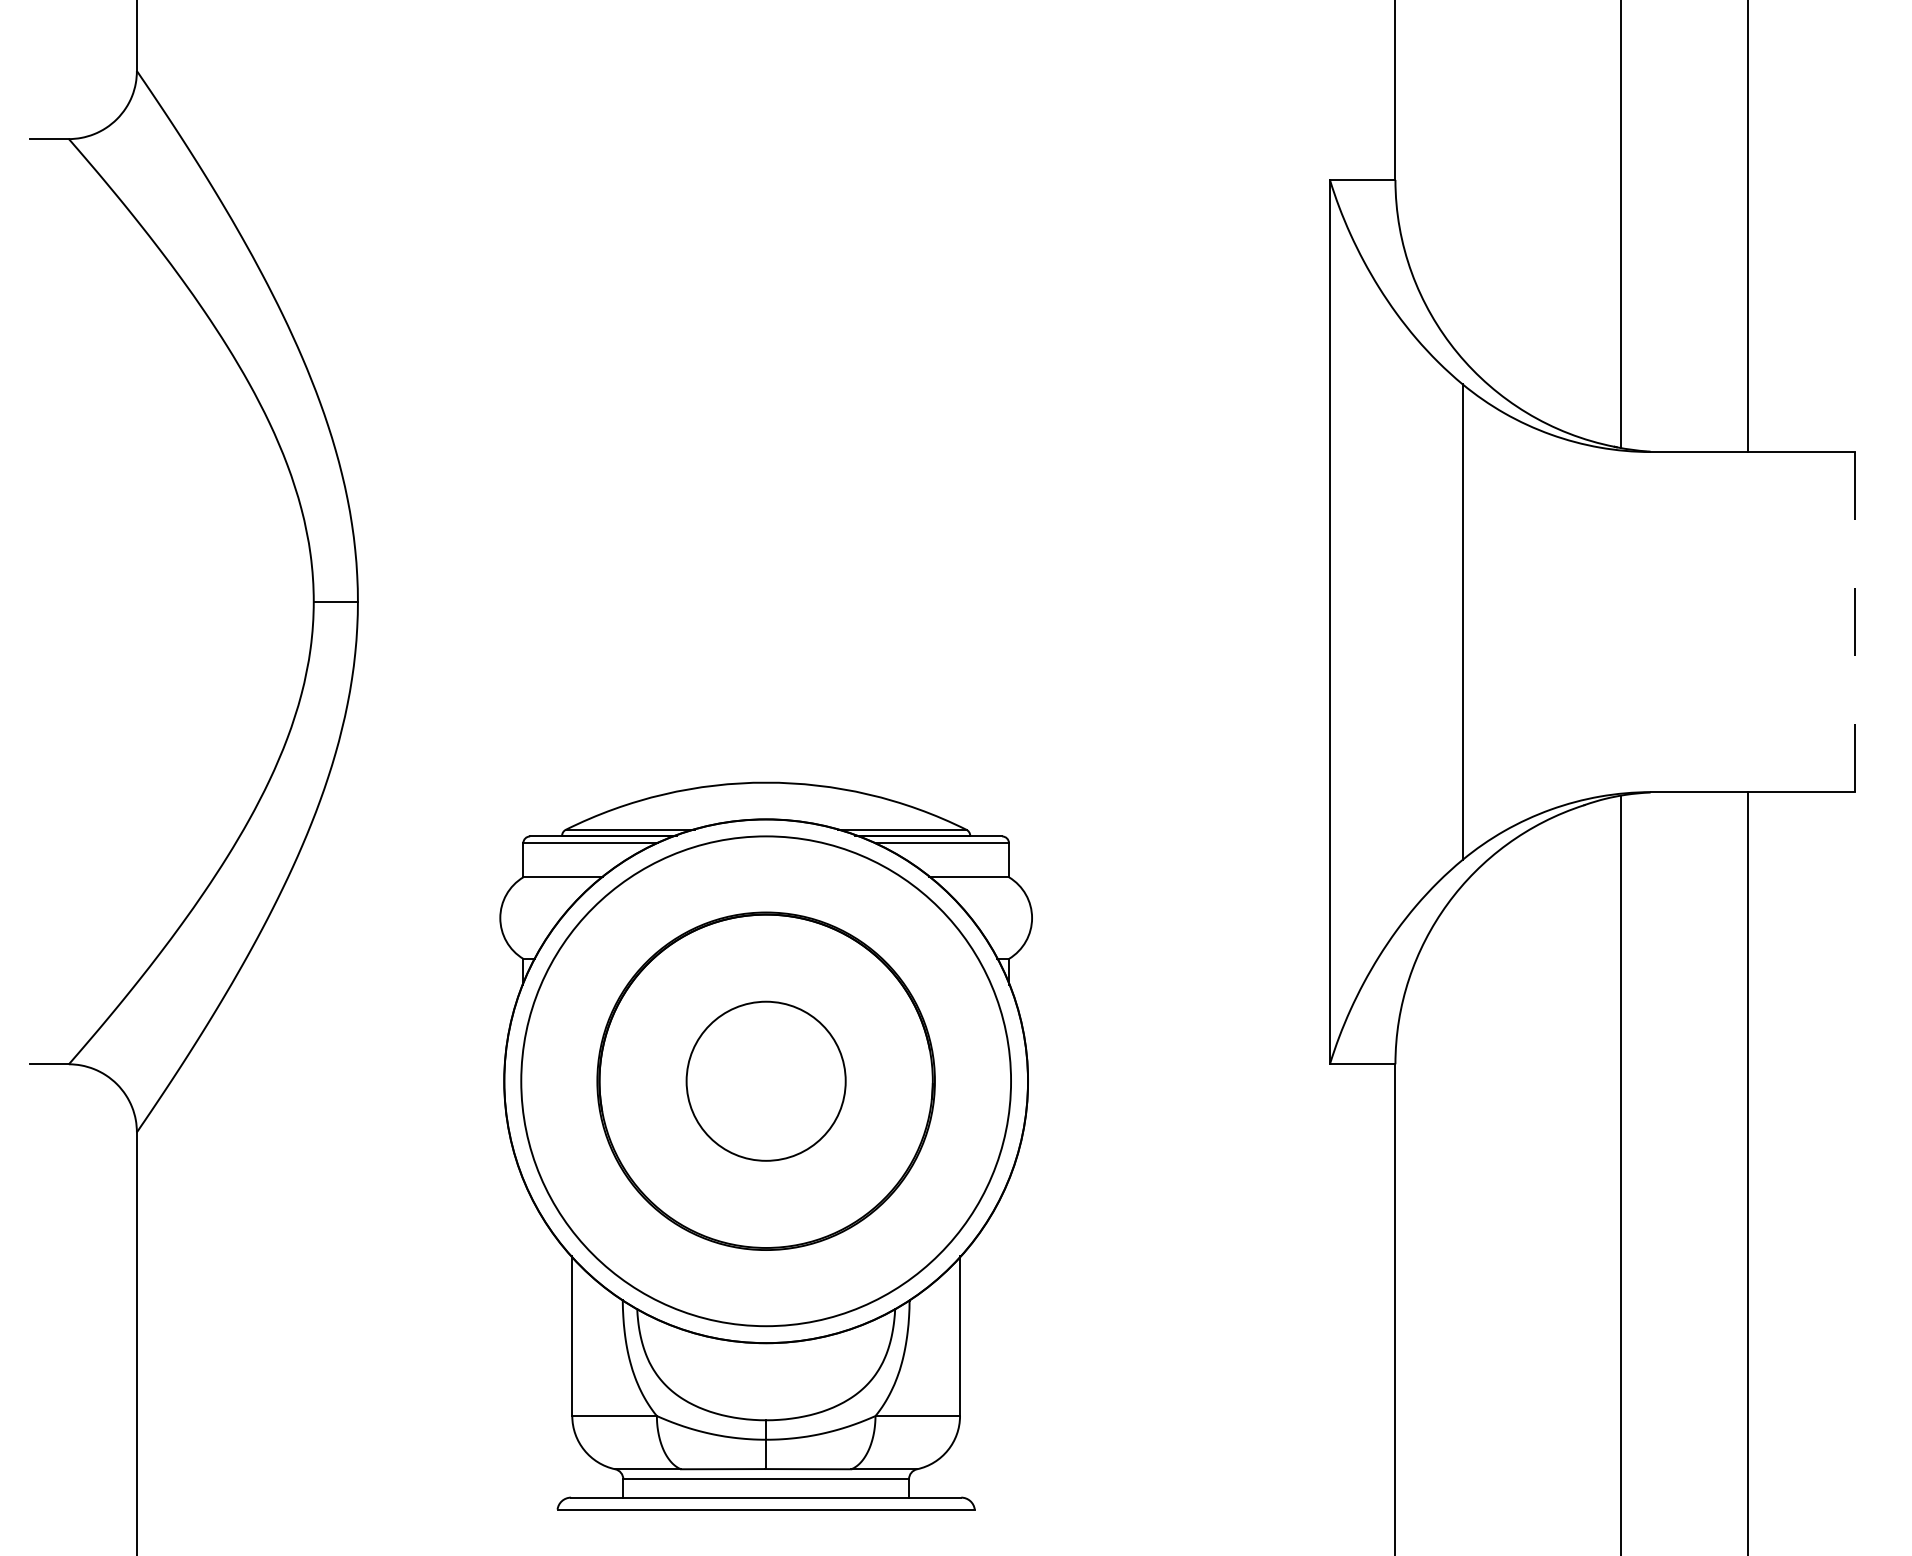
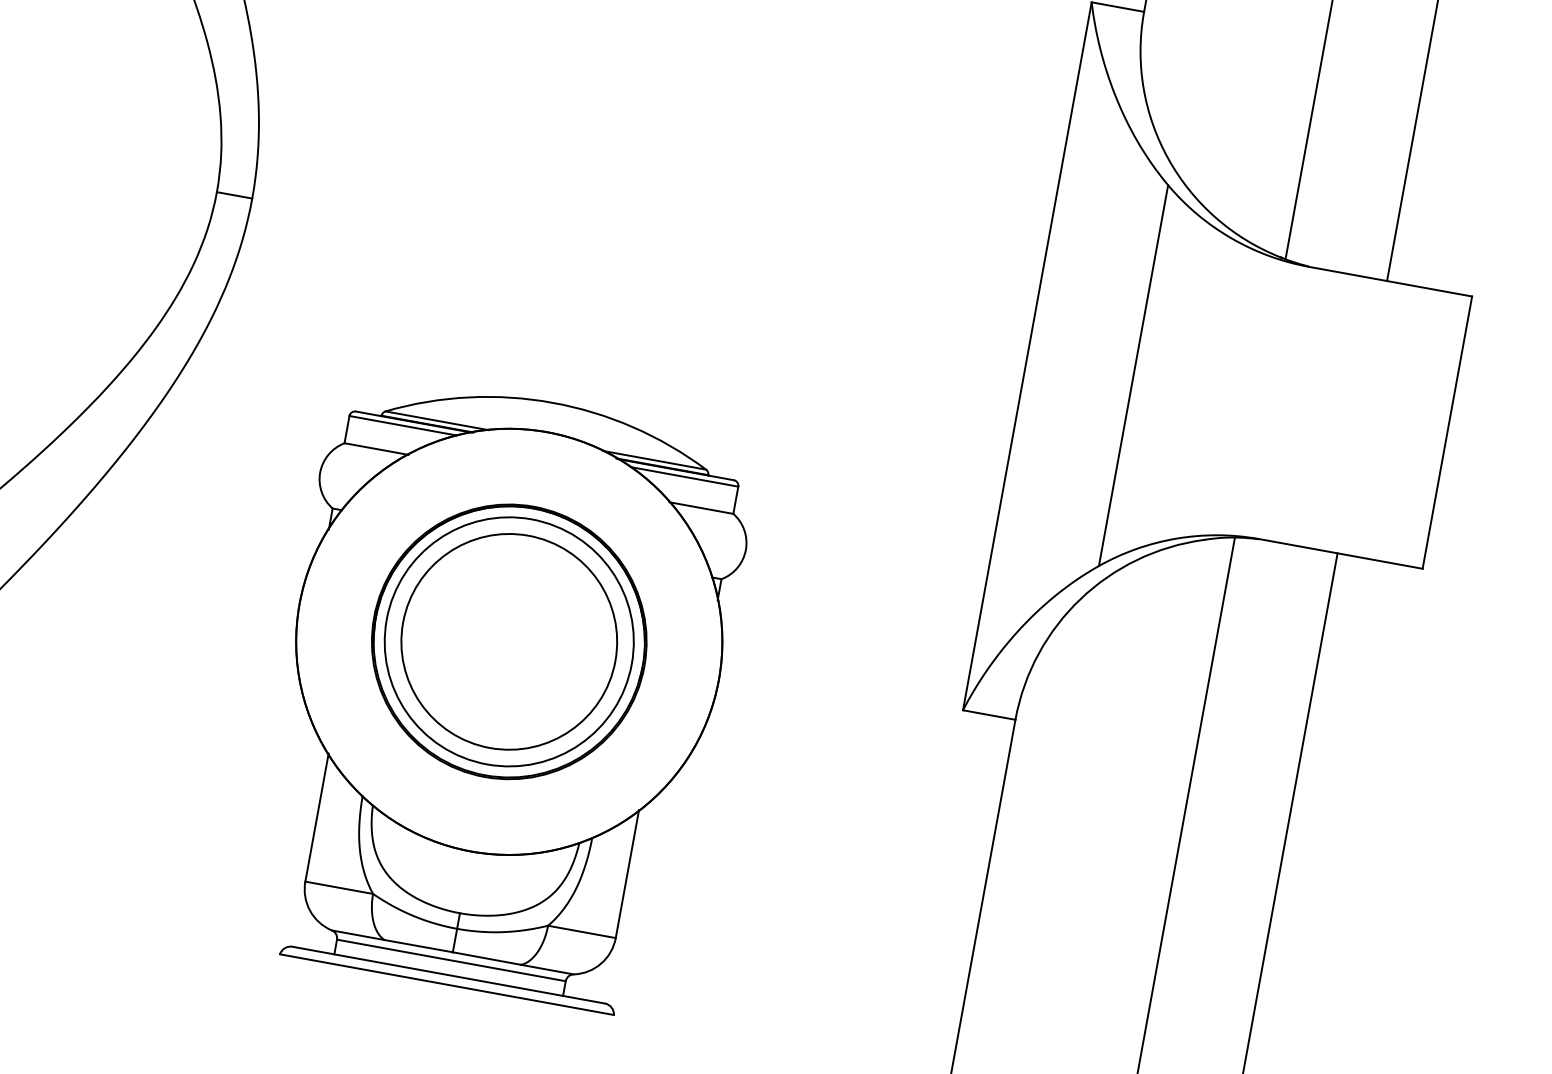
line: (1854, 622) -> (1447, 432), dashed -> solid
circle: (765, 1080) -> (508, 641), size x1.67
circle: (766, 1081) -> (509, 642), size x0.62

